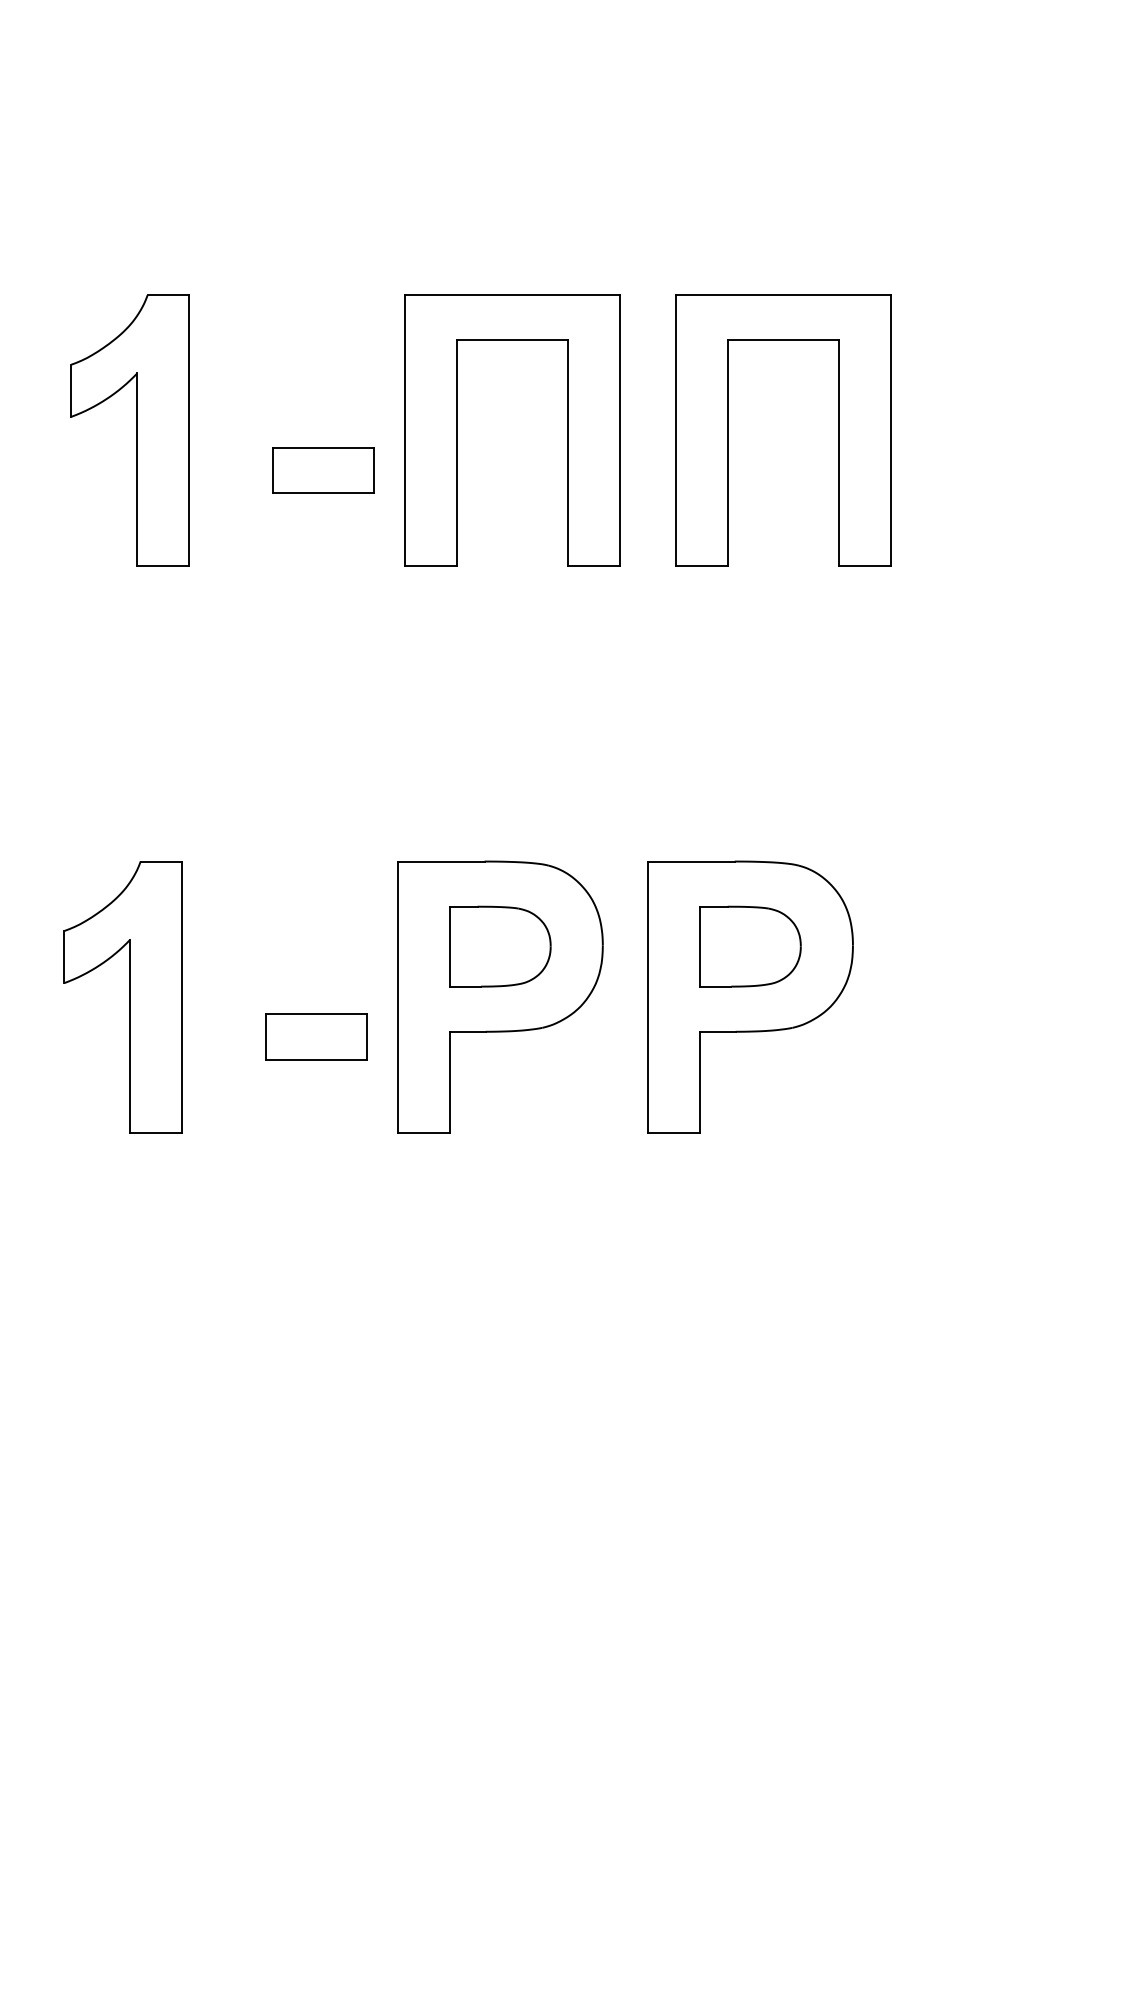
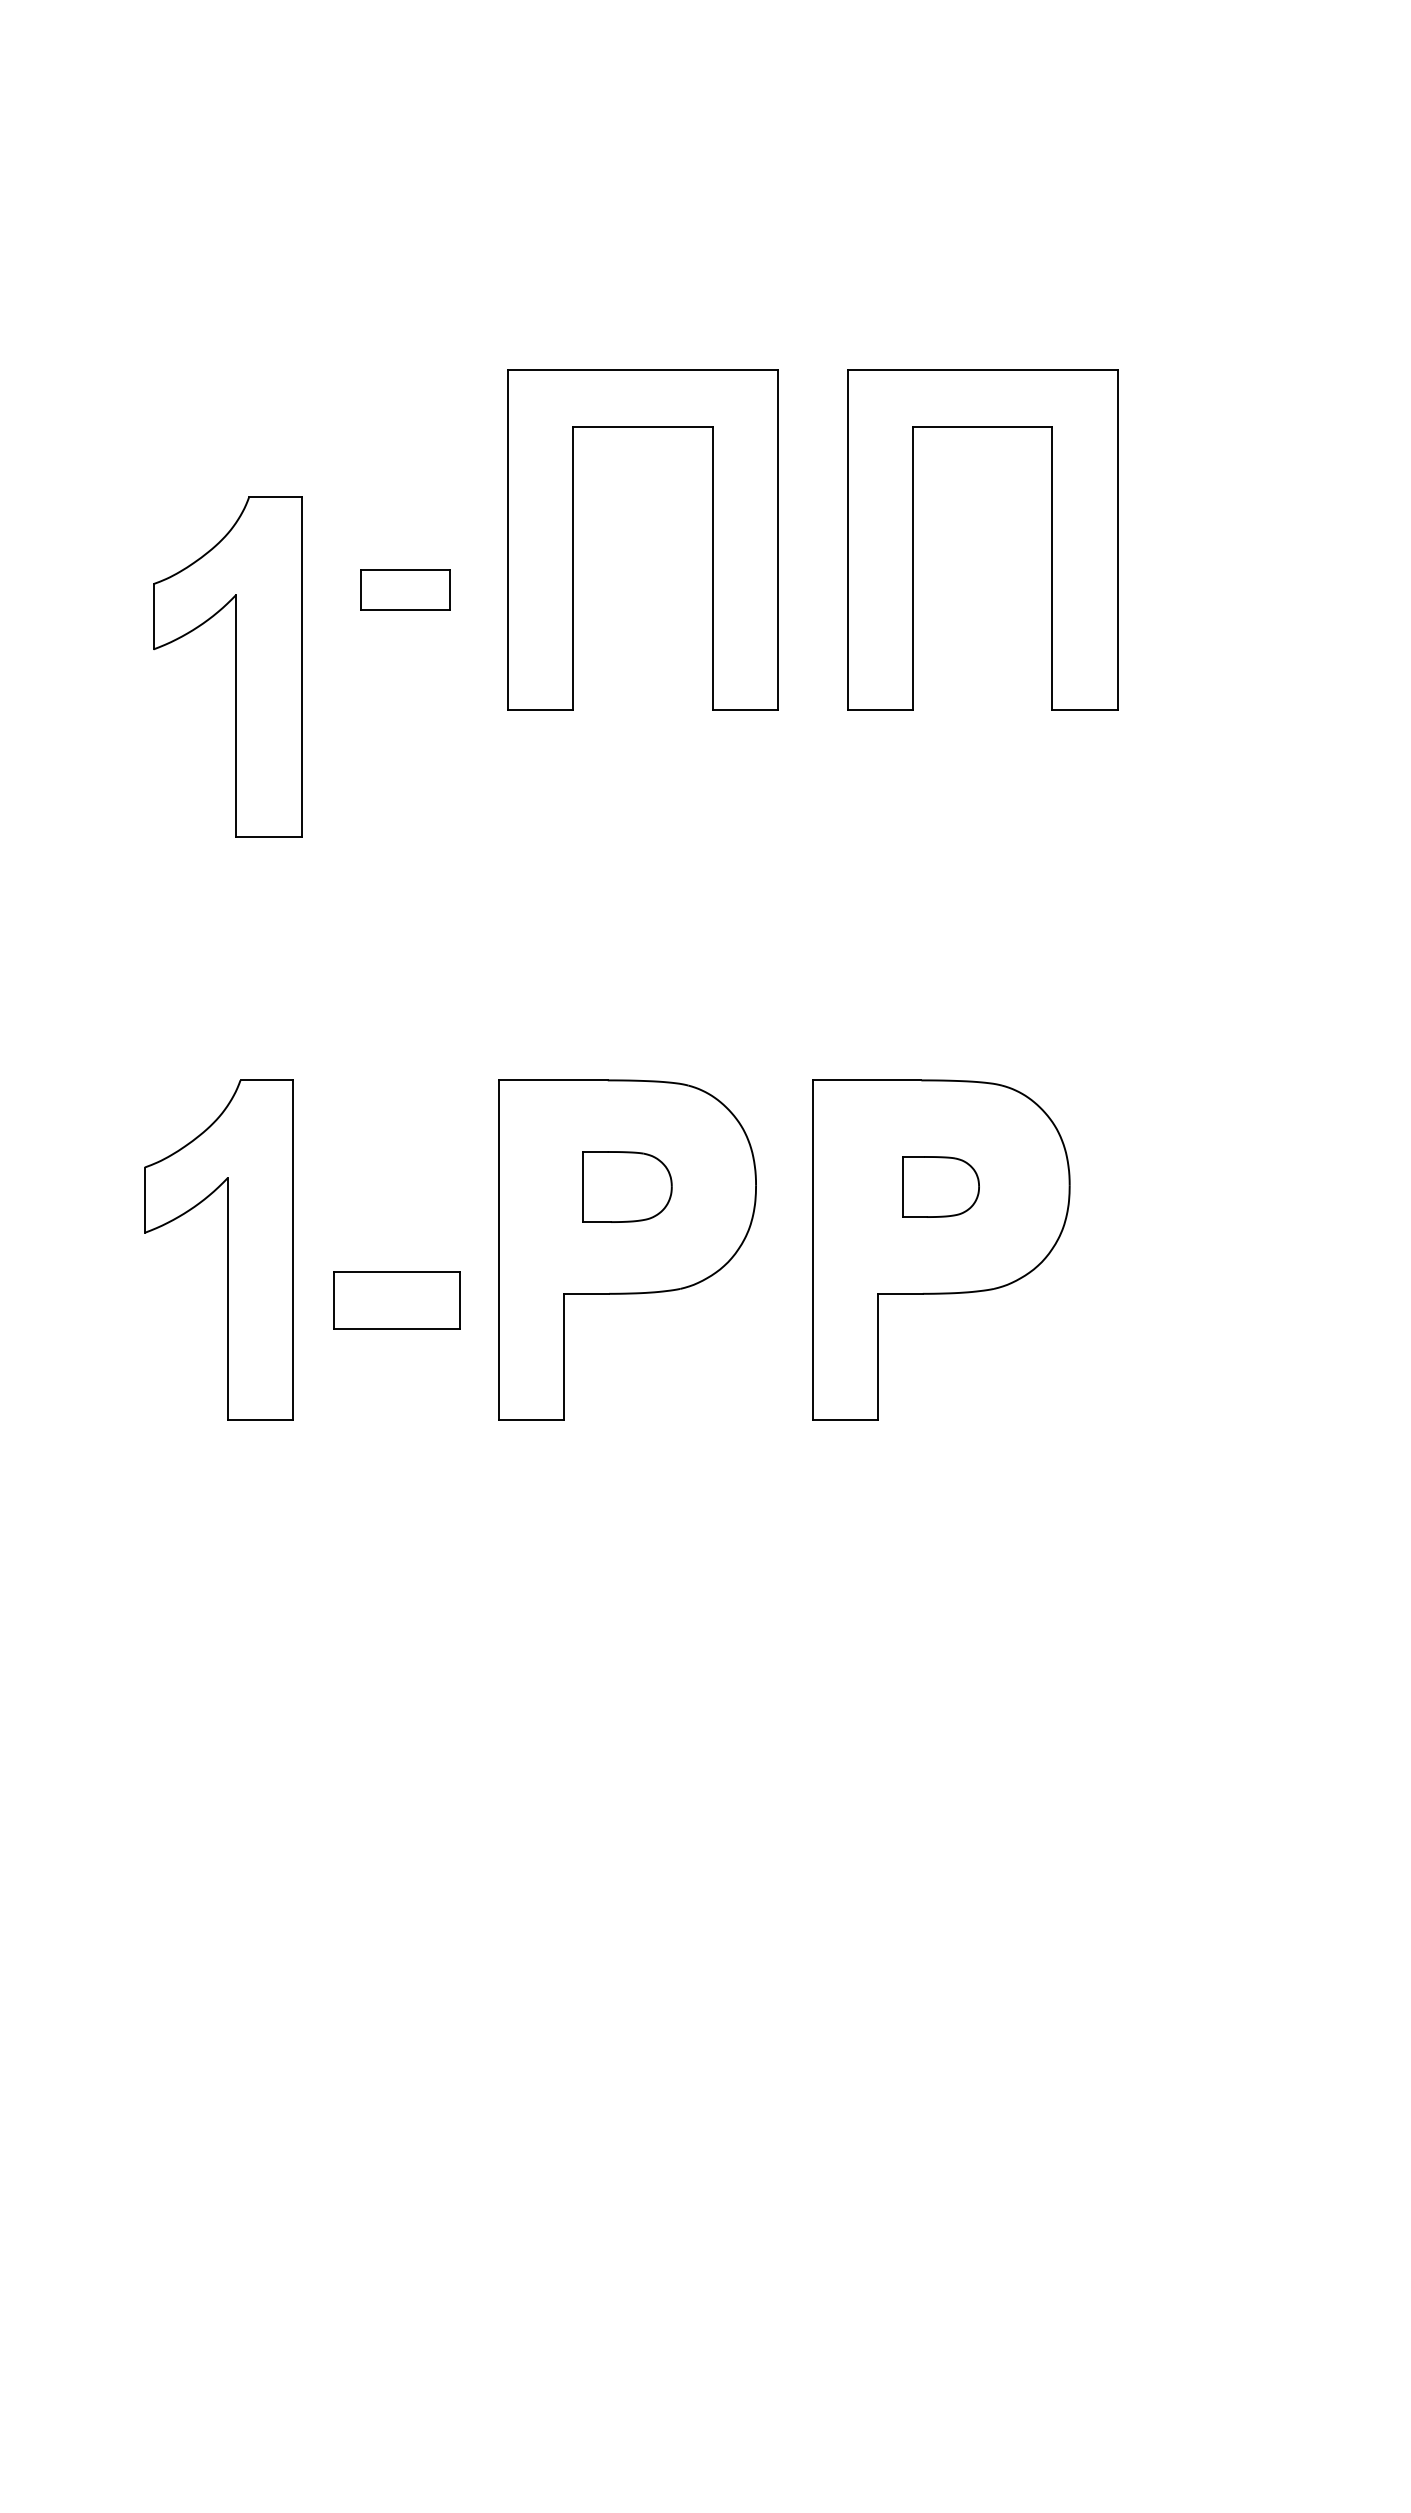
part: (136, 430) -> (235, 666), moved
part: (323, 470) -> (405, 590), size x0.7
part: (500, 946) -> (627, 1186), size x0.7
part: (750, 946) -> (941, 1186), size x0.6
part: (129, 997) -> (226, 1250), moved

